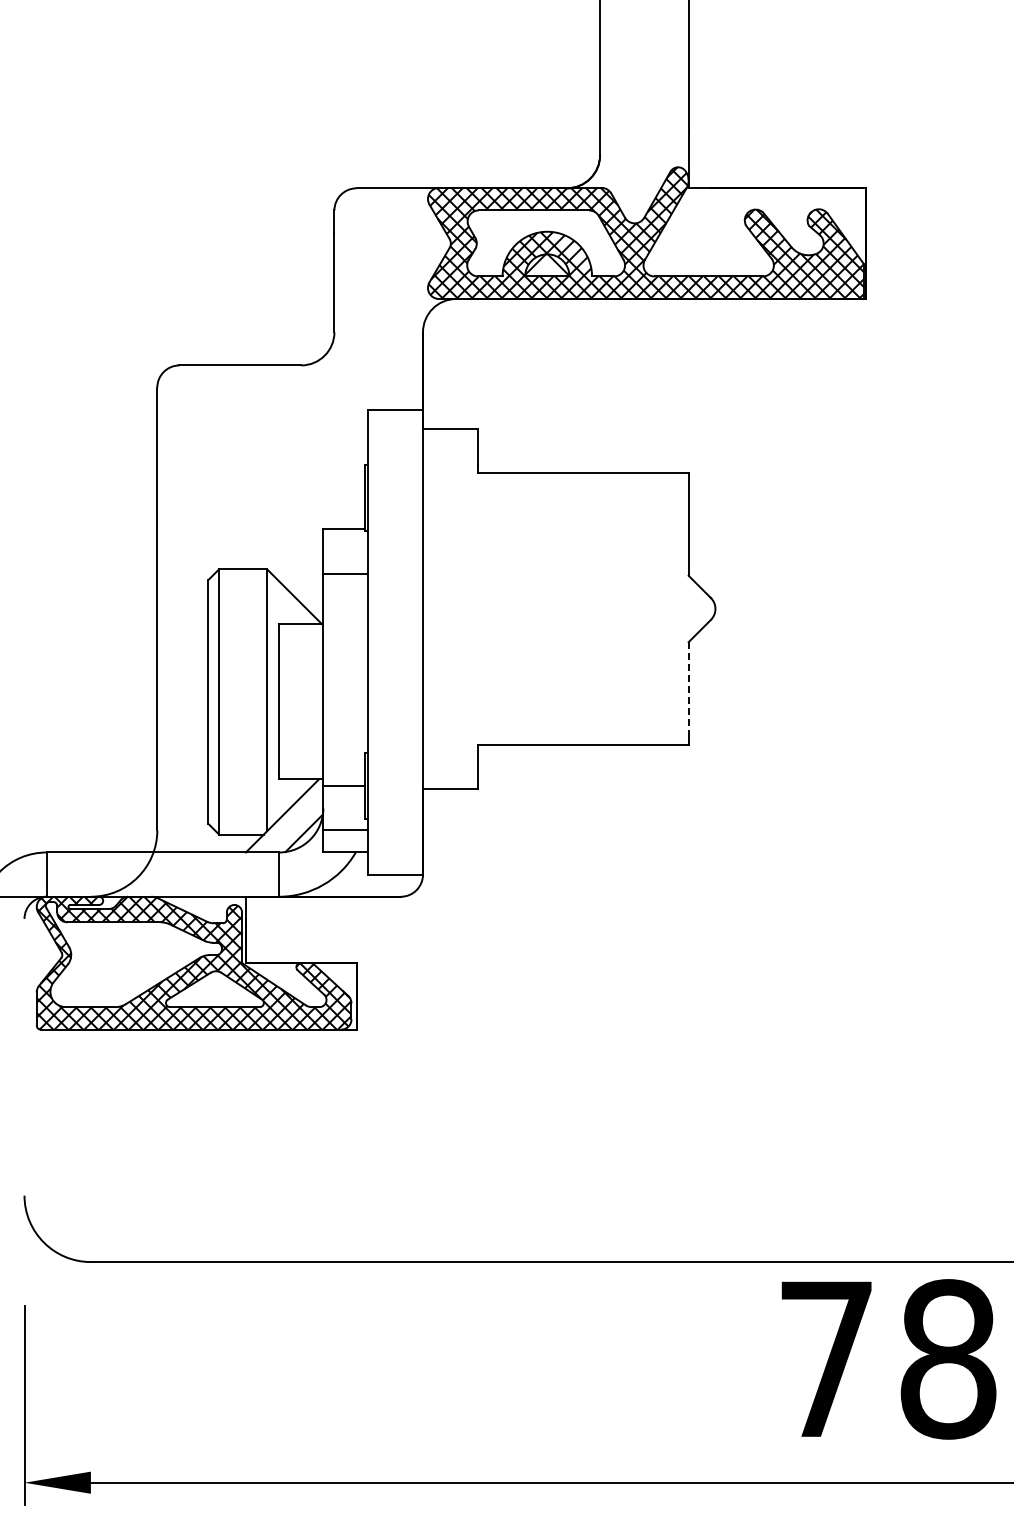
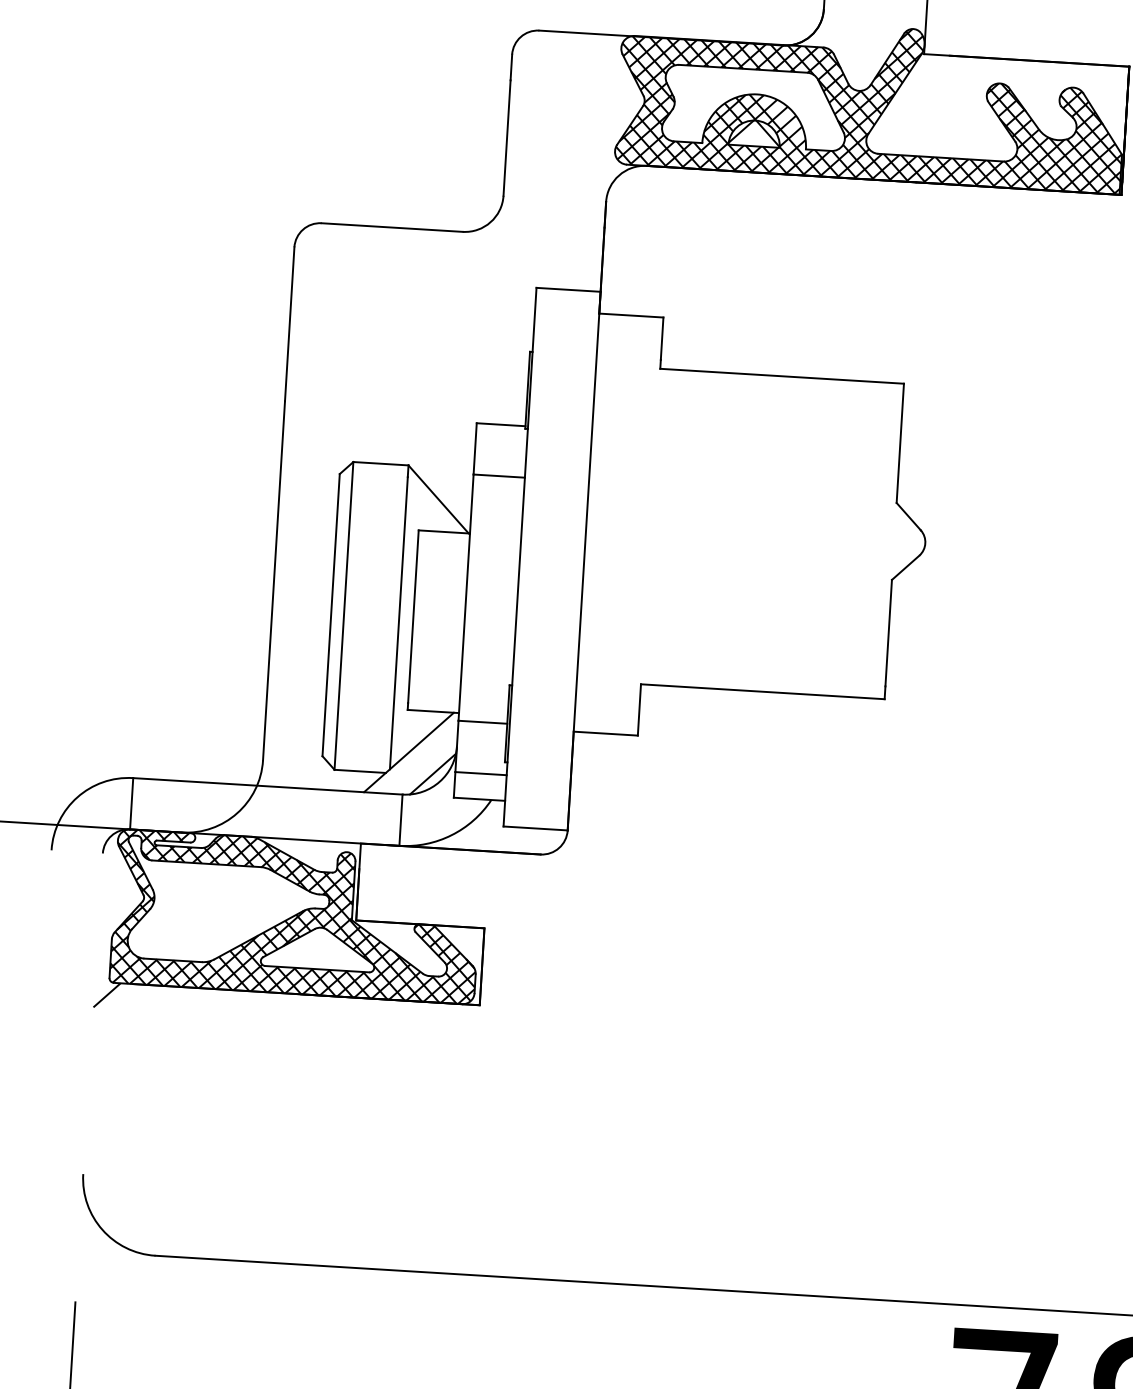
line: (688, 688) -> (888, 633), dashed -> solid
line: (35, 1040) -> (107, 995), added

